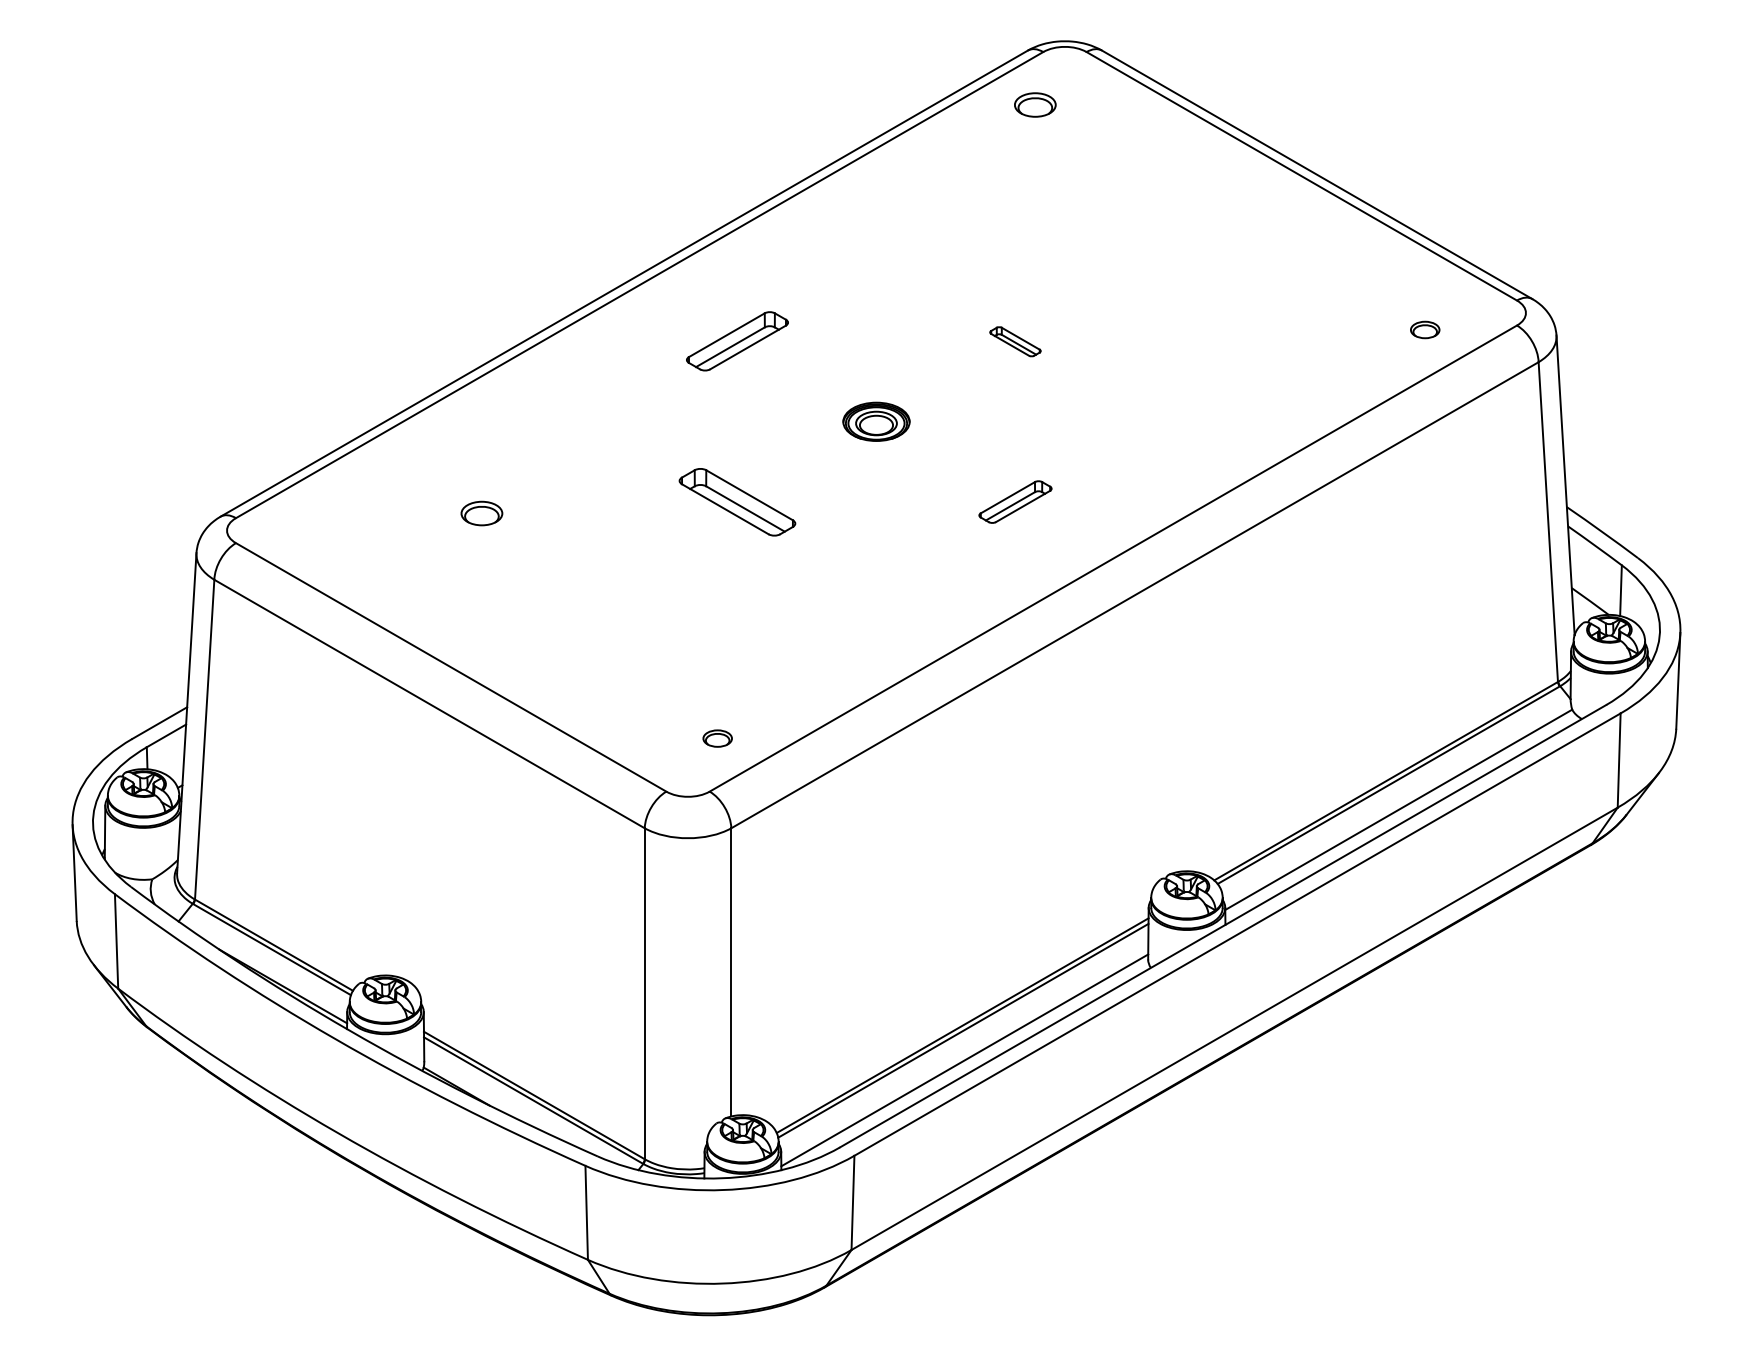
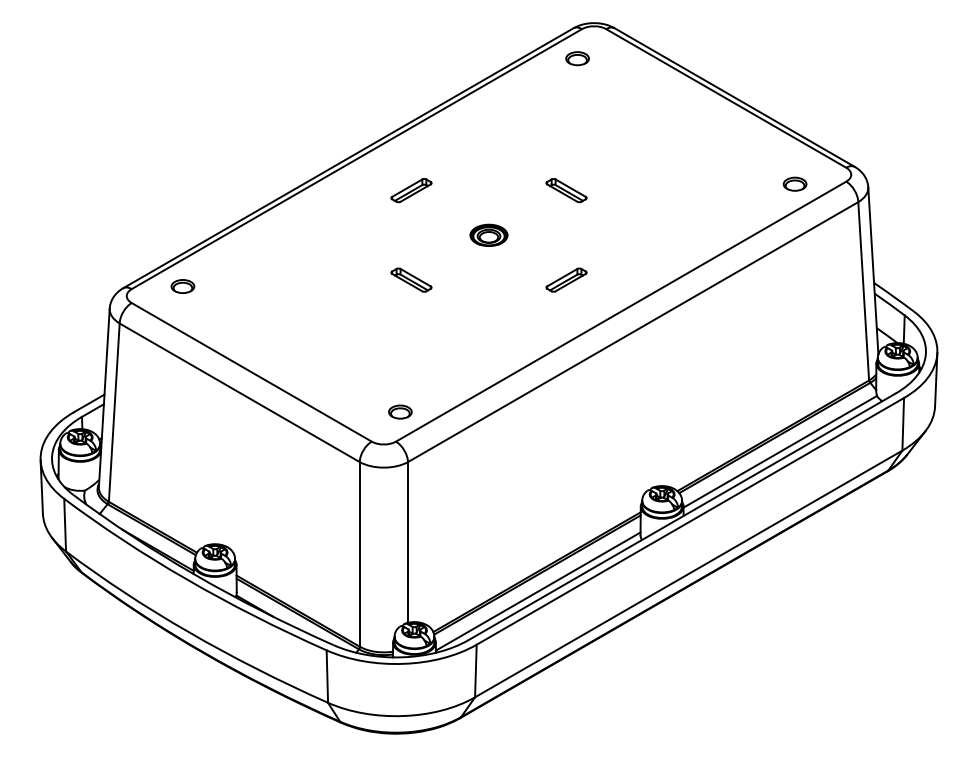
part: (1424, 328) -> (794, 183), size x1.43
part: (737, 341) -> (411, 190), size x0.71
part: (1015, 341) -> (566, 190), size x1.43
part: (737, 500) -> (411, 279), size x0.62
part: (481, 513) -> (182, 286), moved
part: (717, 737) -> (400, 411), size x1.43

